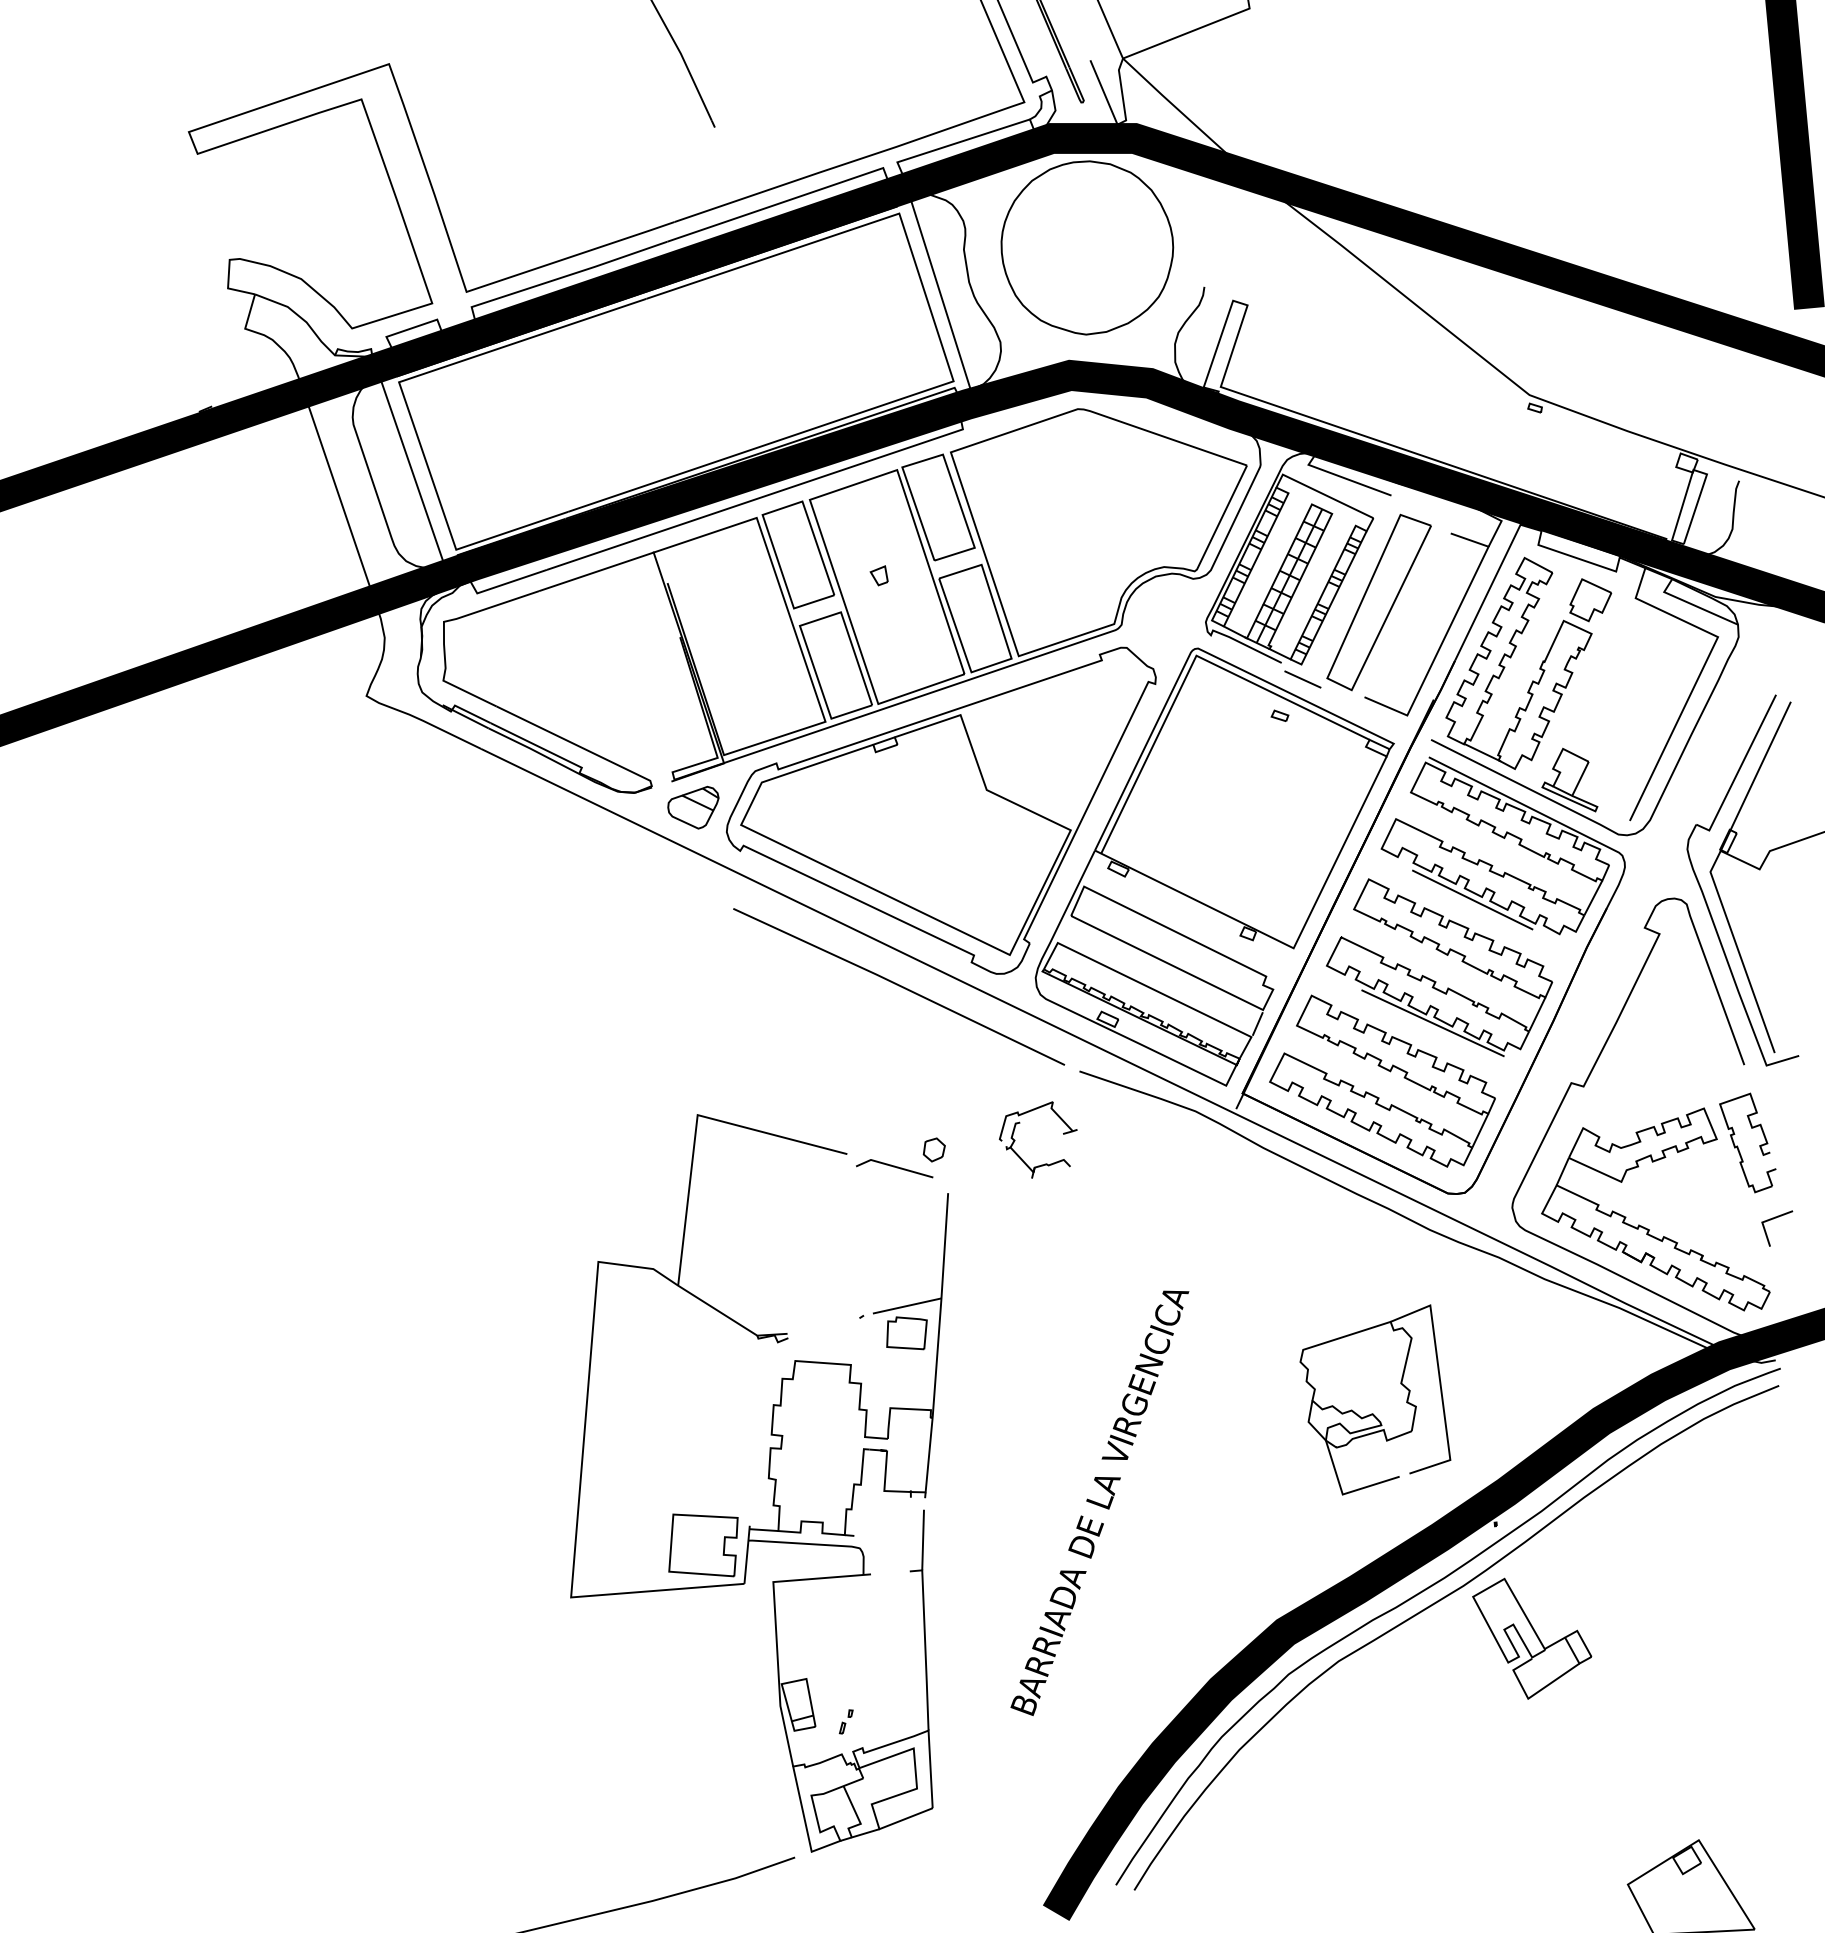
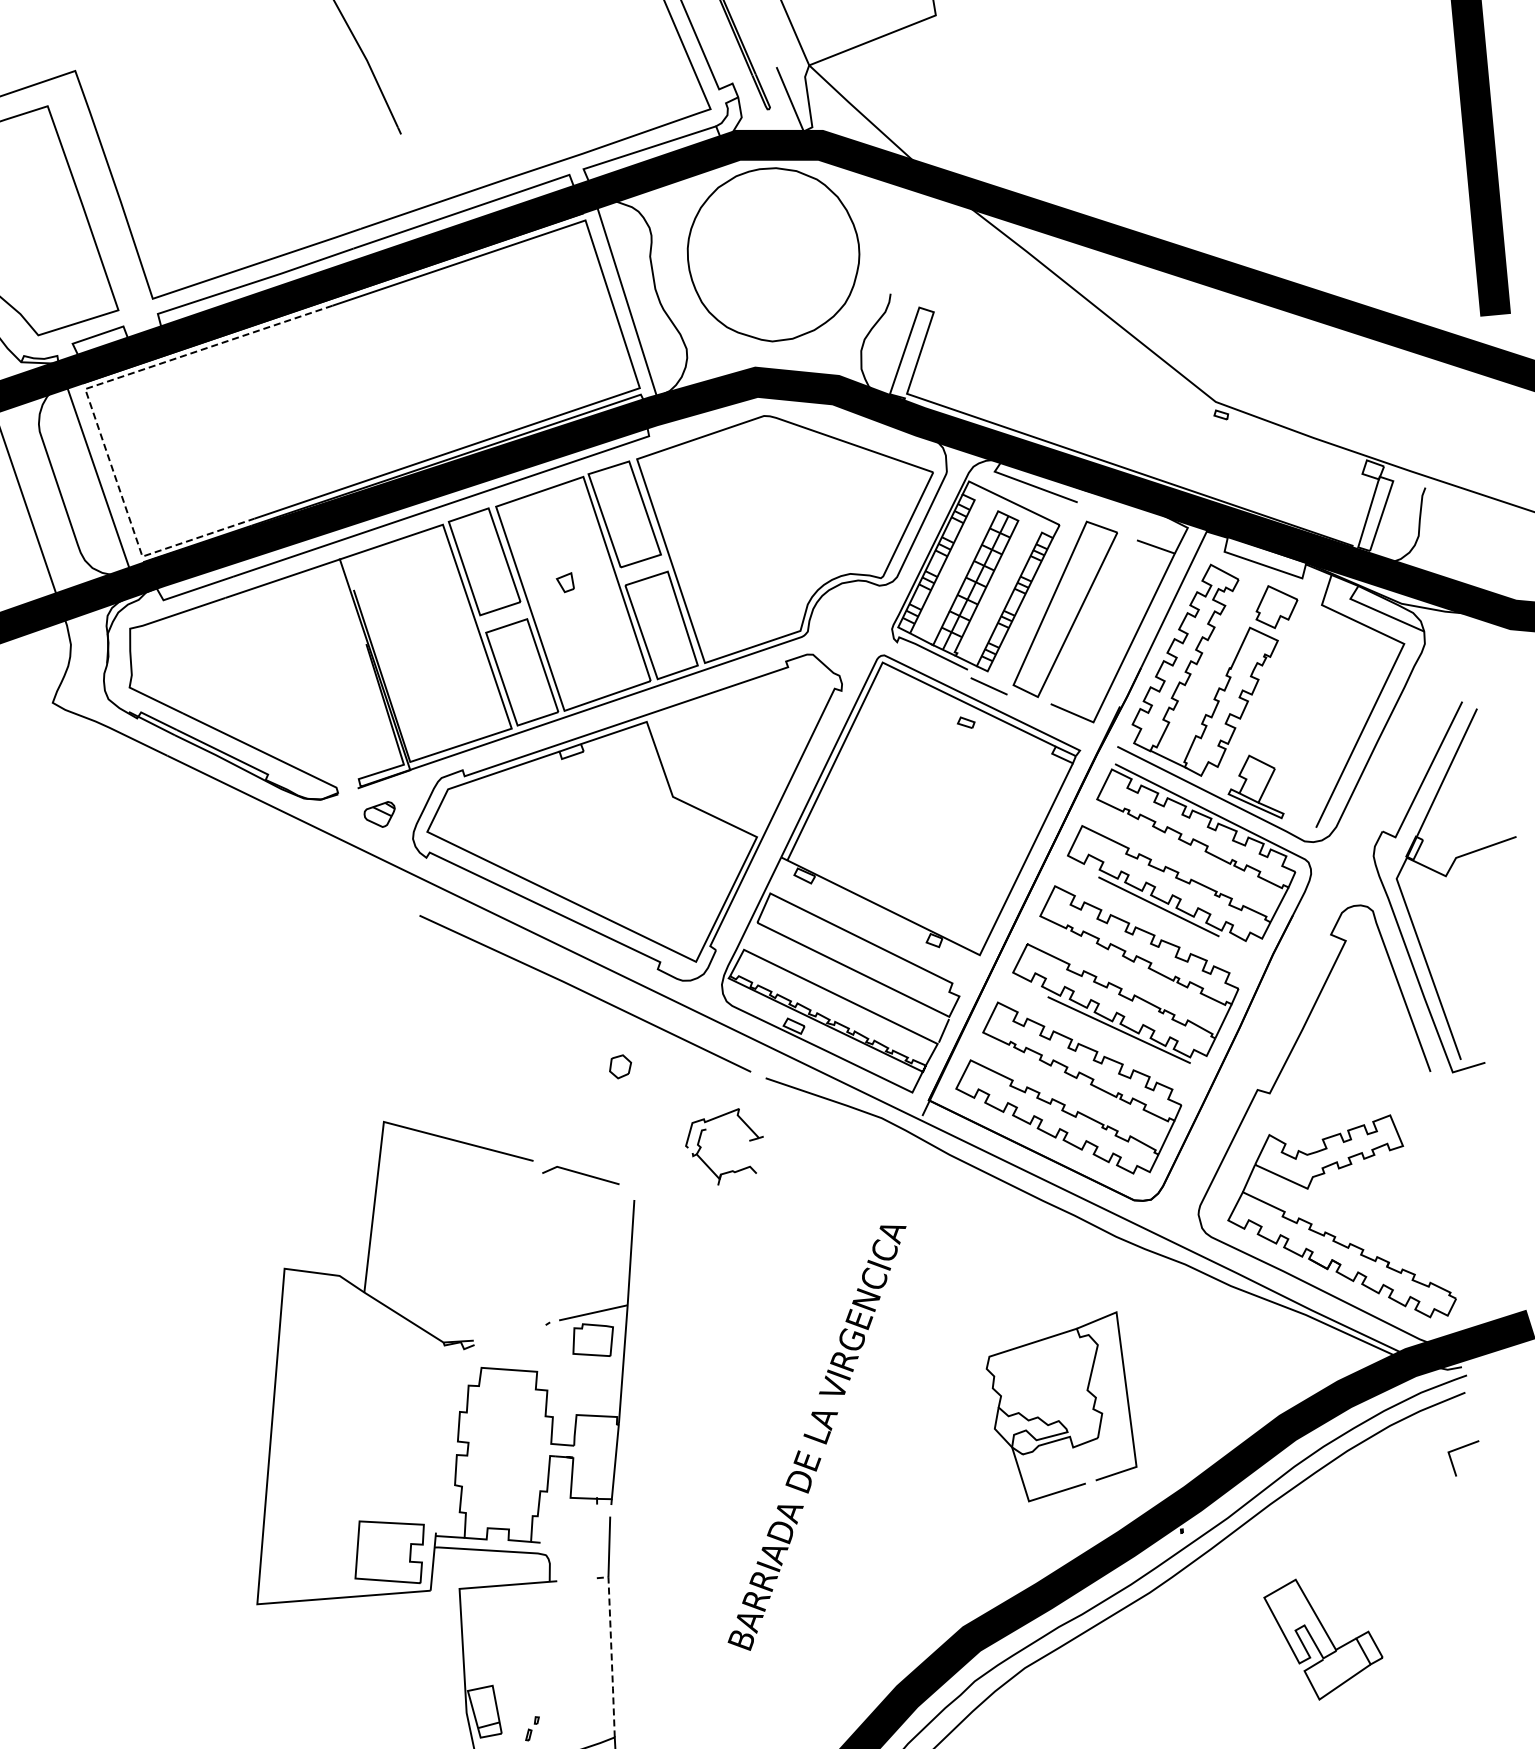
line: (404, 398) -> (90, 405), solid -> dashed
part: (693, 807) -> (379, 814), size x0.6
part: (1738, 1146) -> (1424, 1153), removed
part: (933, 1149) -> (619, 1066), moved
line: (1773, 1219) -> (1459, 1449), moved
text: (1099, 1503) -> (816, 1438), moved
part: (1532, 1638) -> (1323, 1639), moved
line: (925, 1644) -> (611, 1651), solid -> dashed

